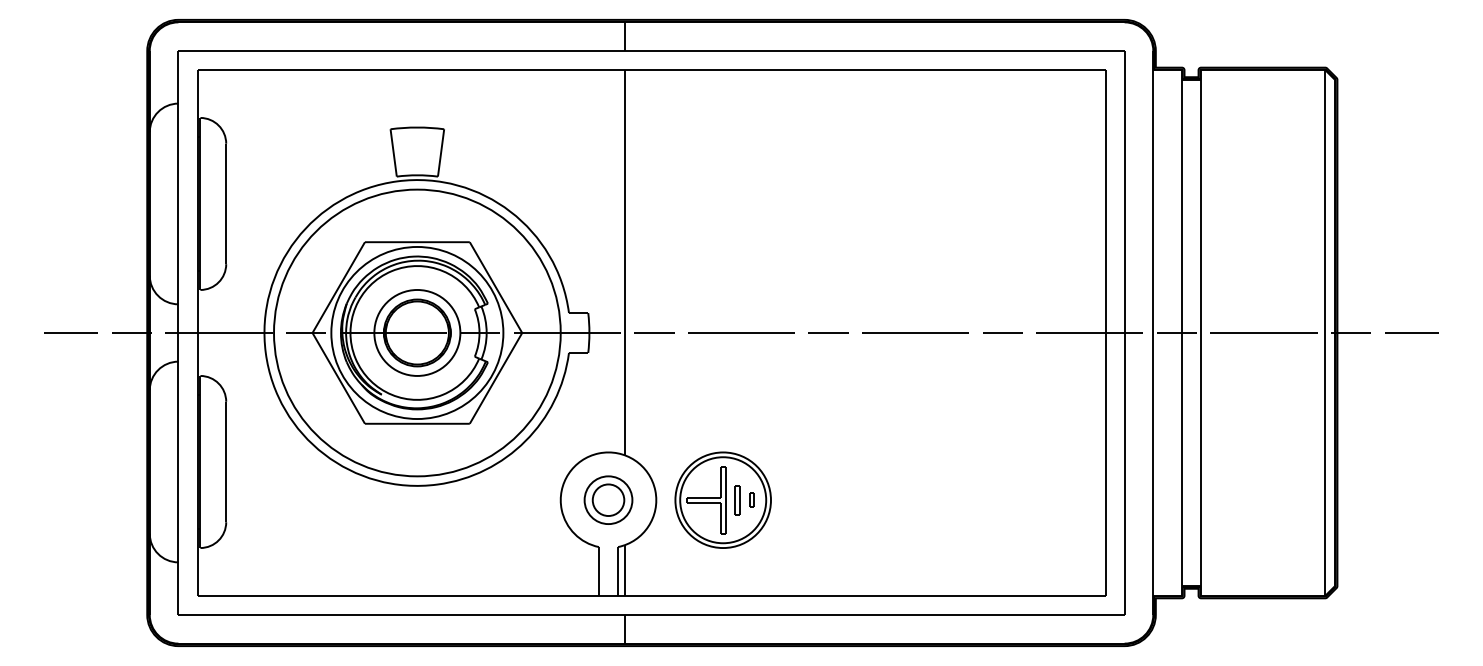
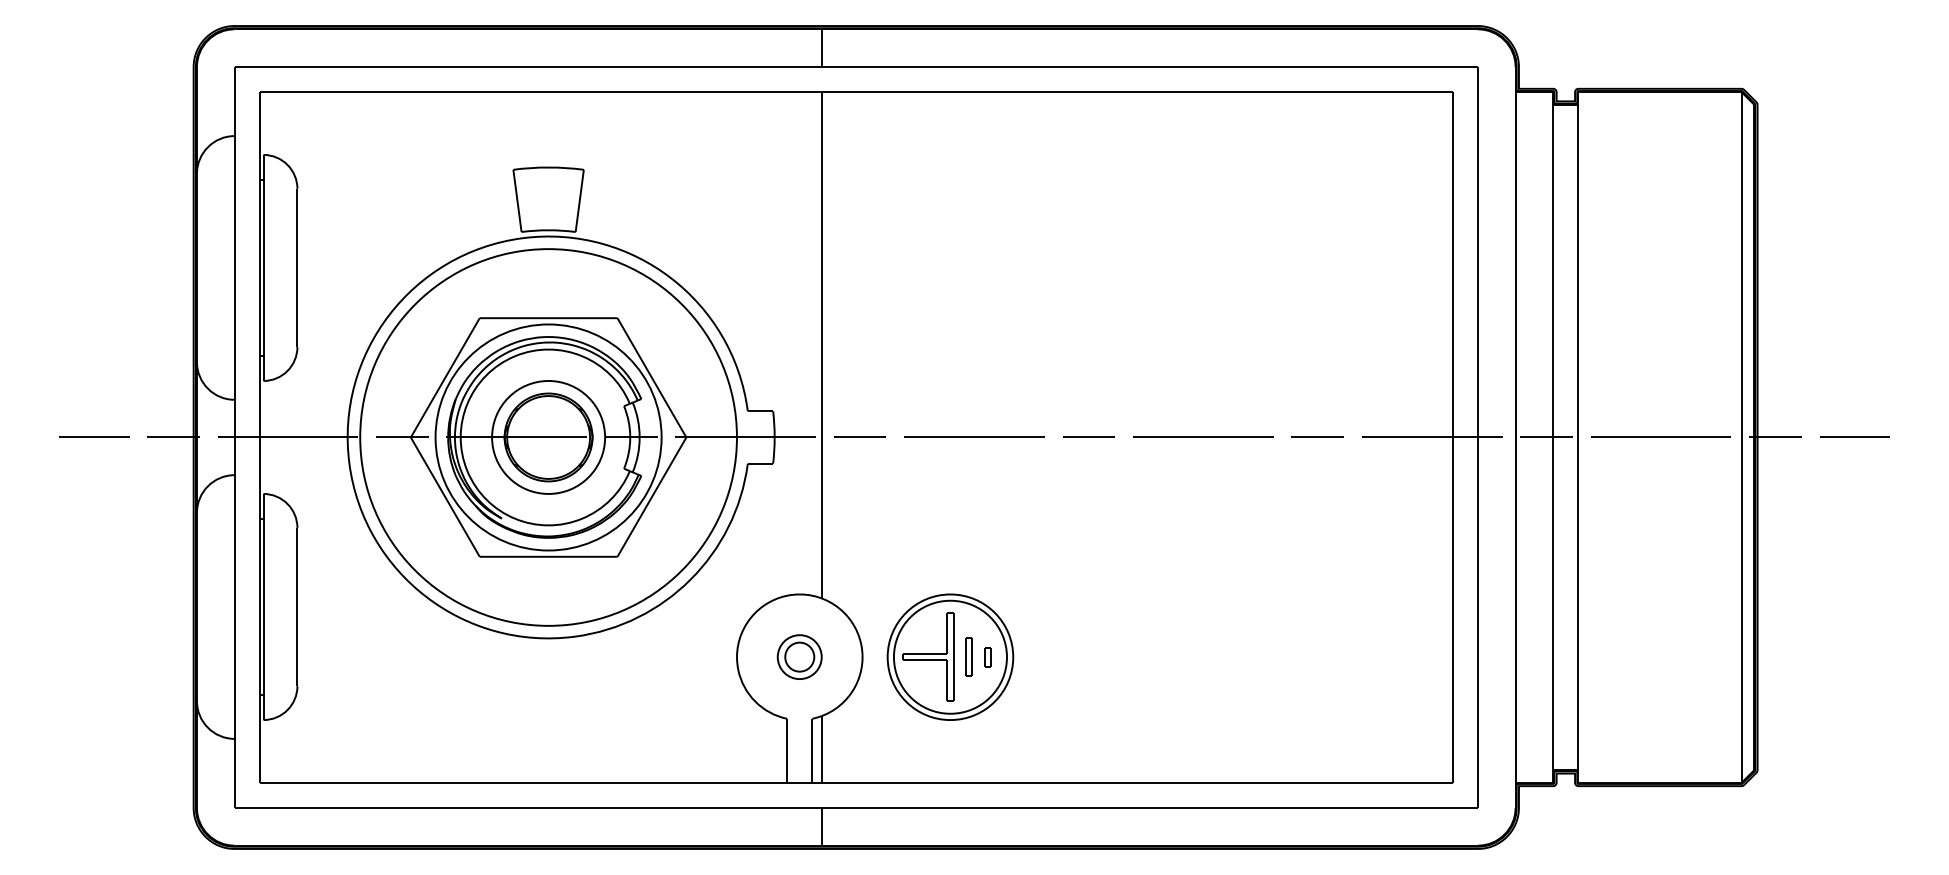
part: (608, 499) -> (799, 656), size x0.7

